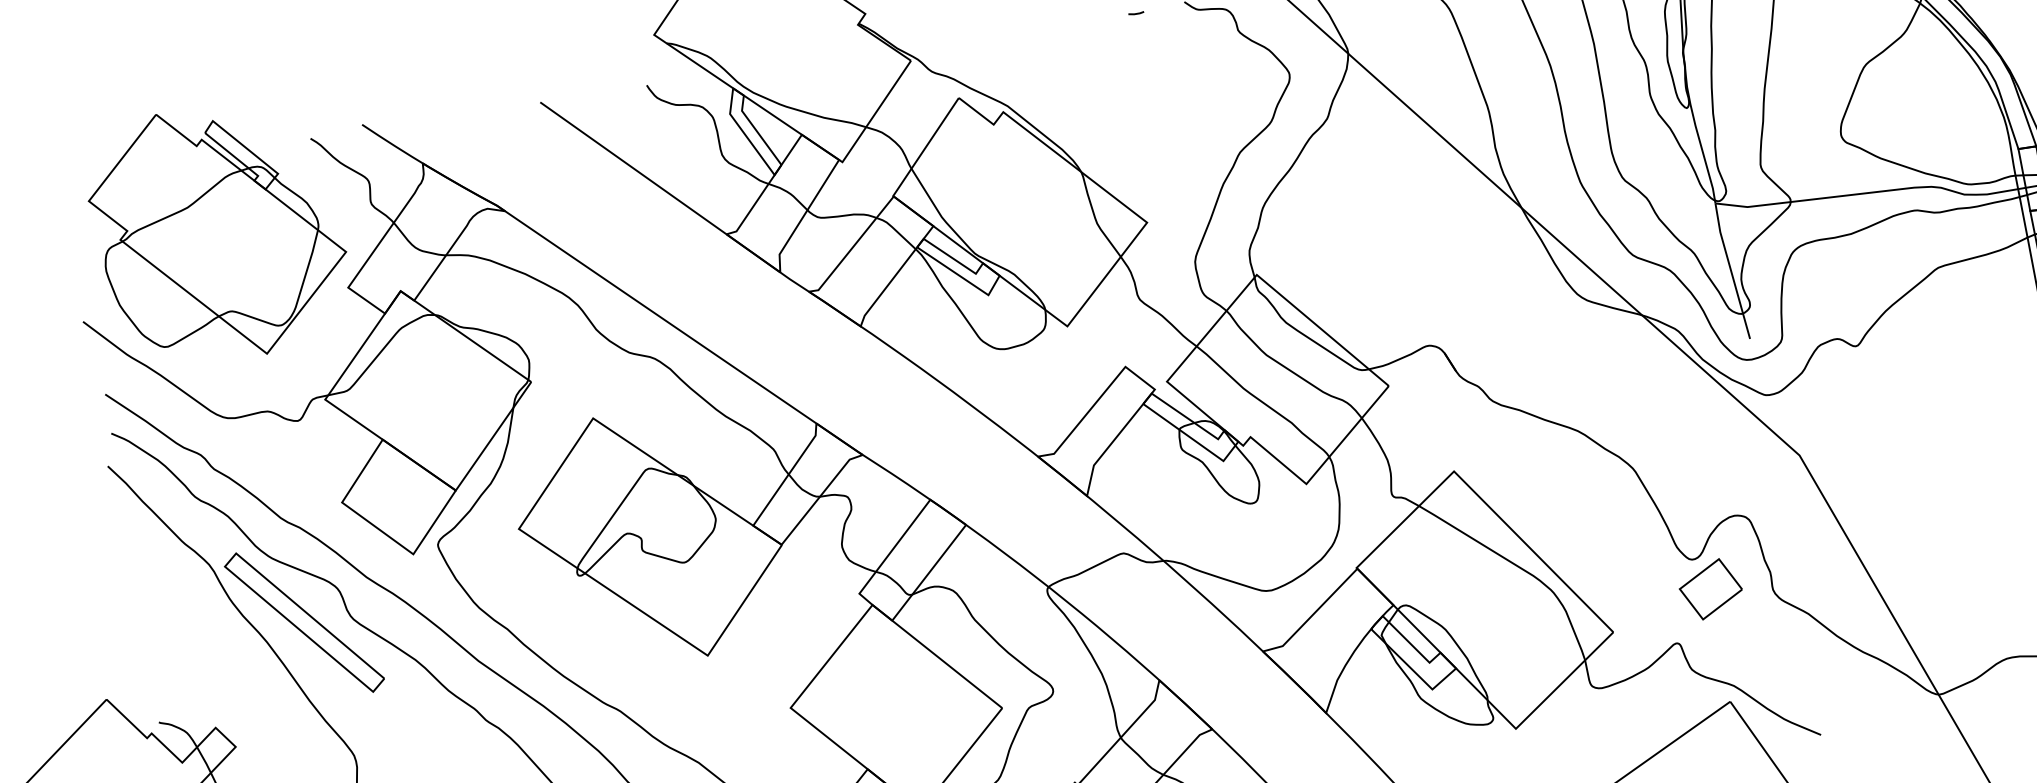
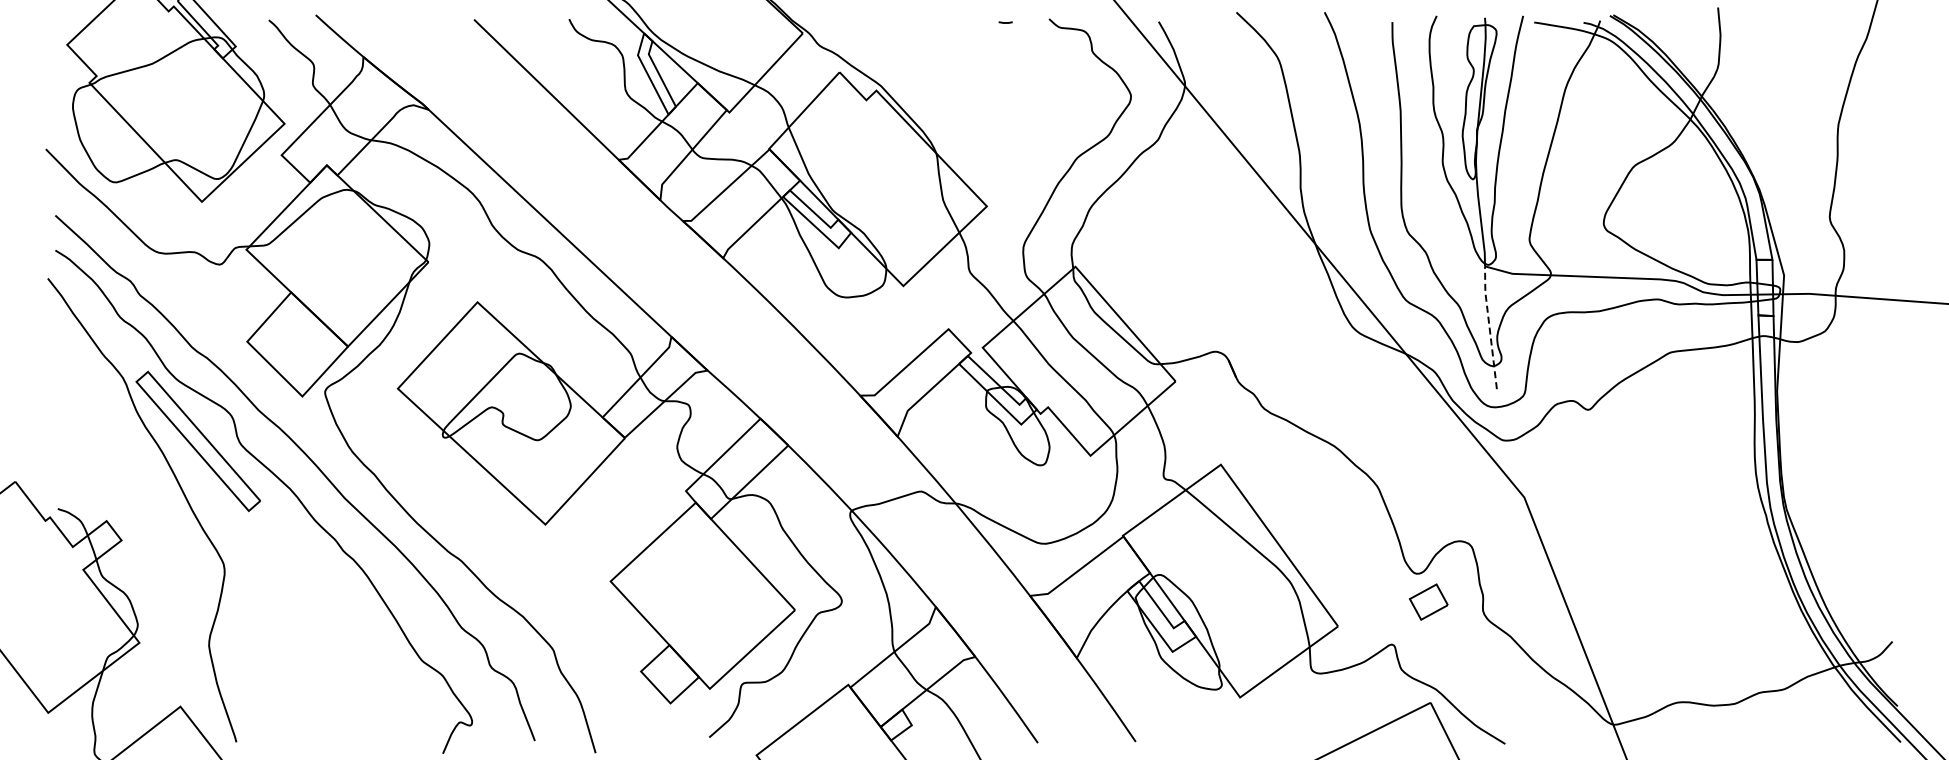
line: (1730, 270) -> (1489, 326), solid -> dashed
part: (1710, 588) -> (1428, 601), size x0.7

